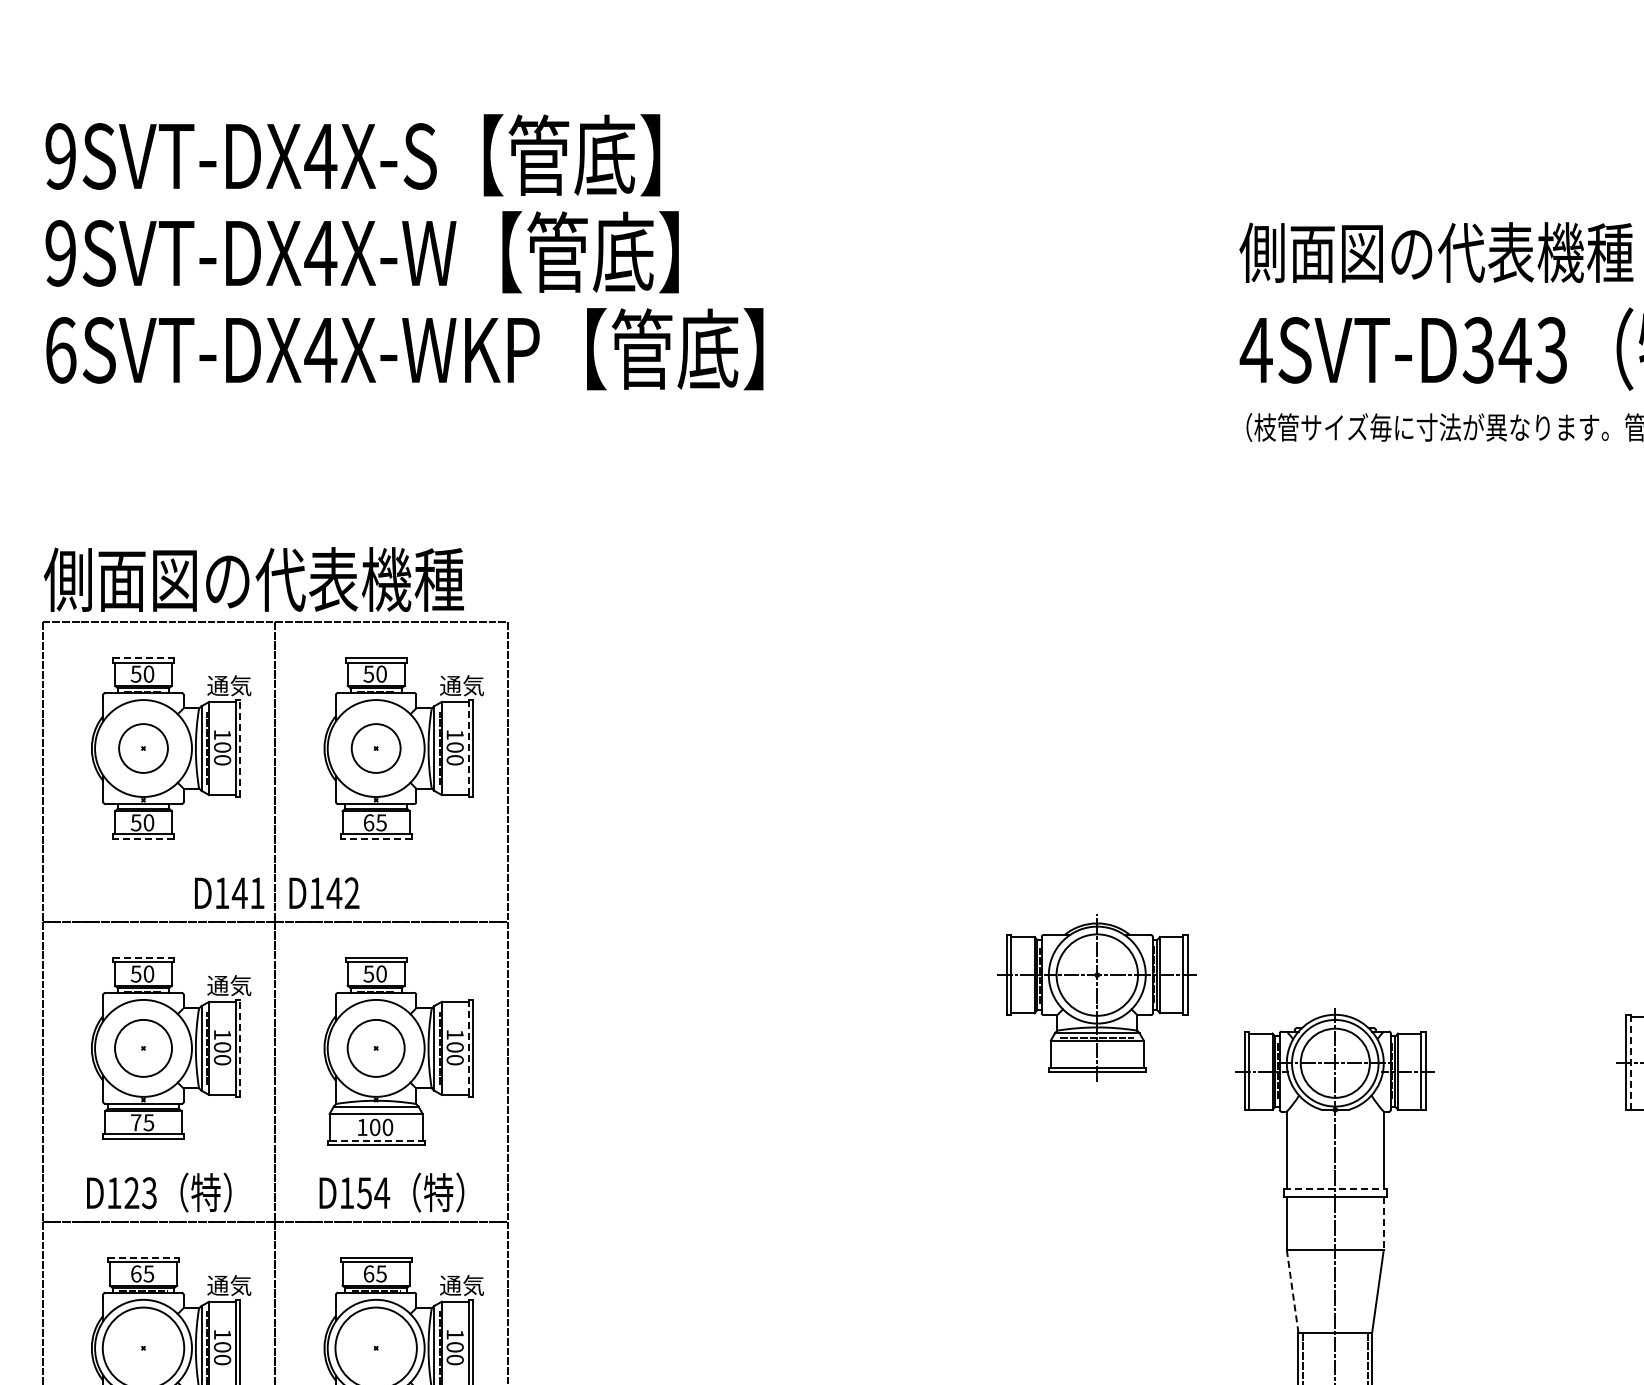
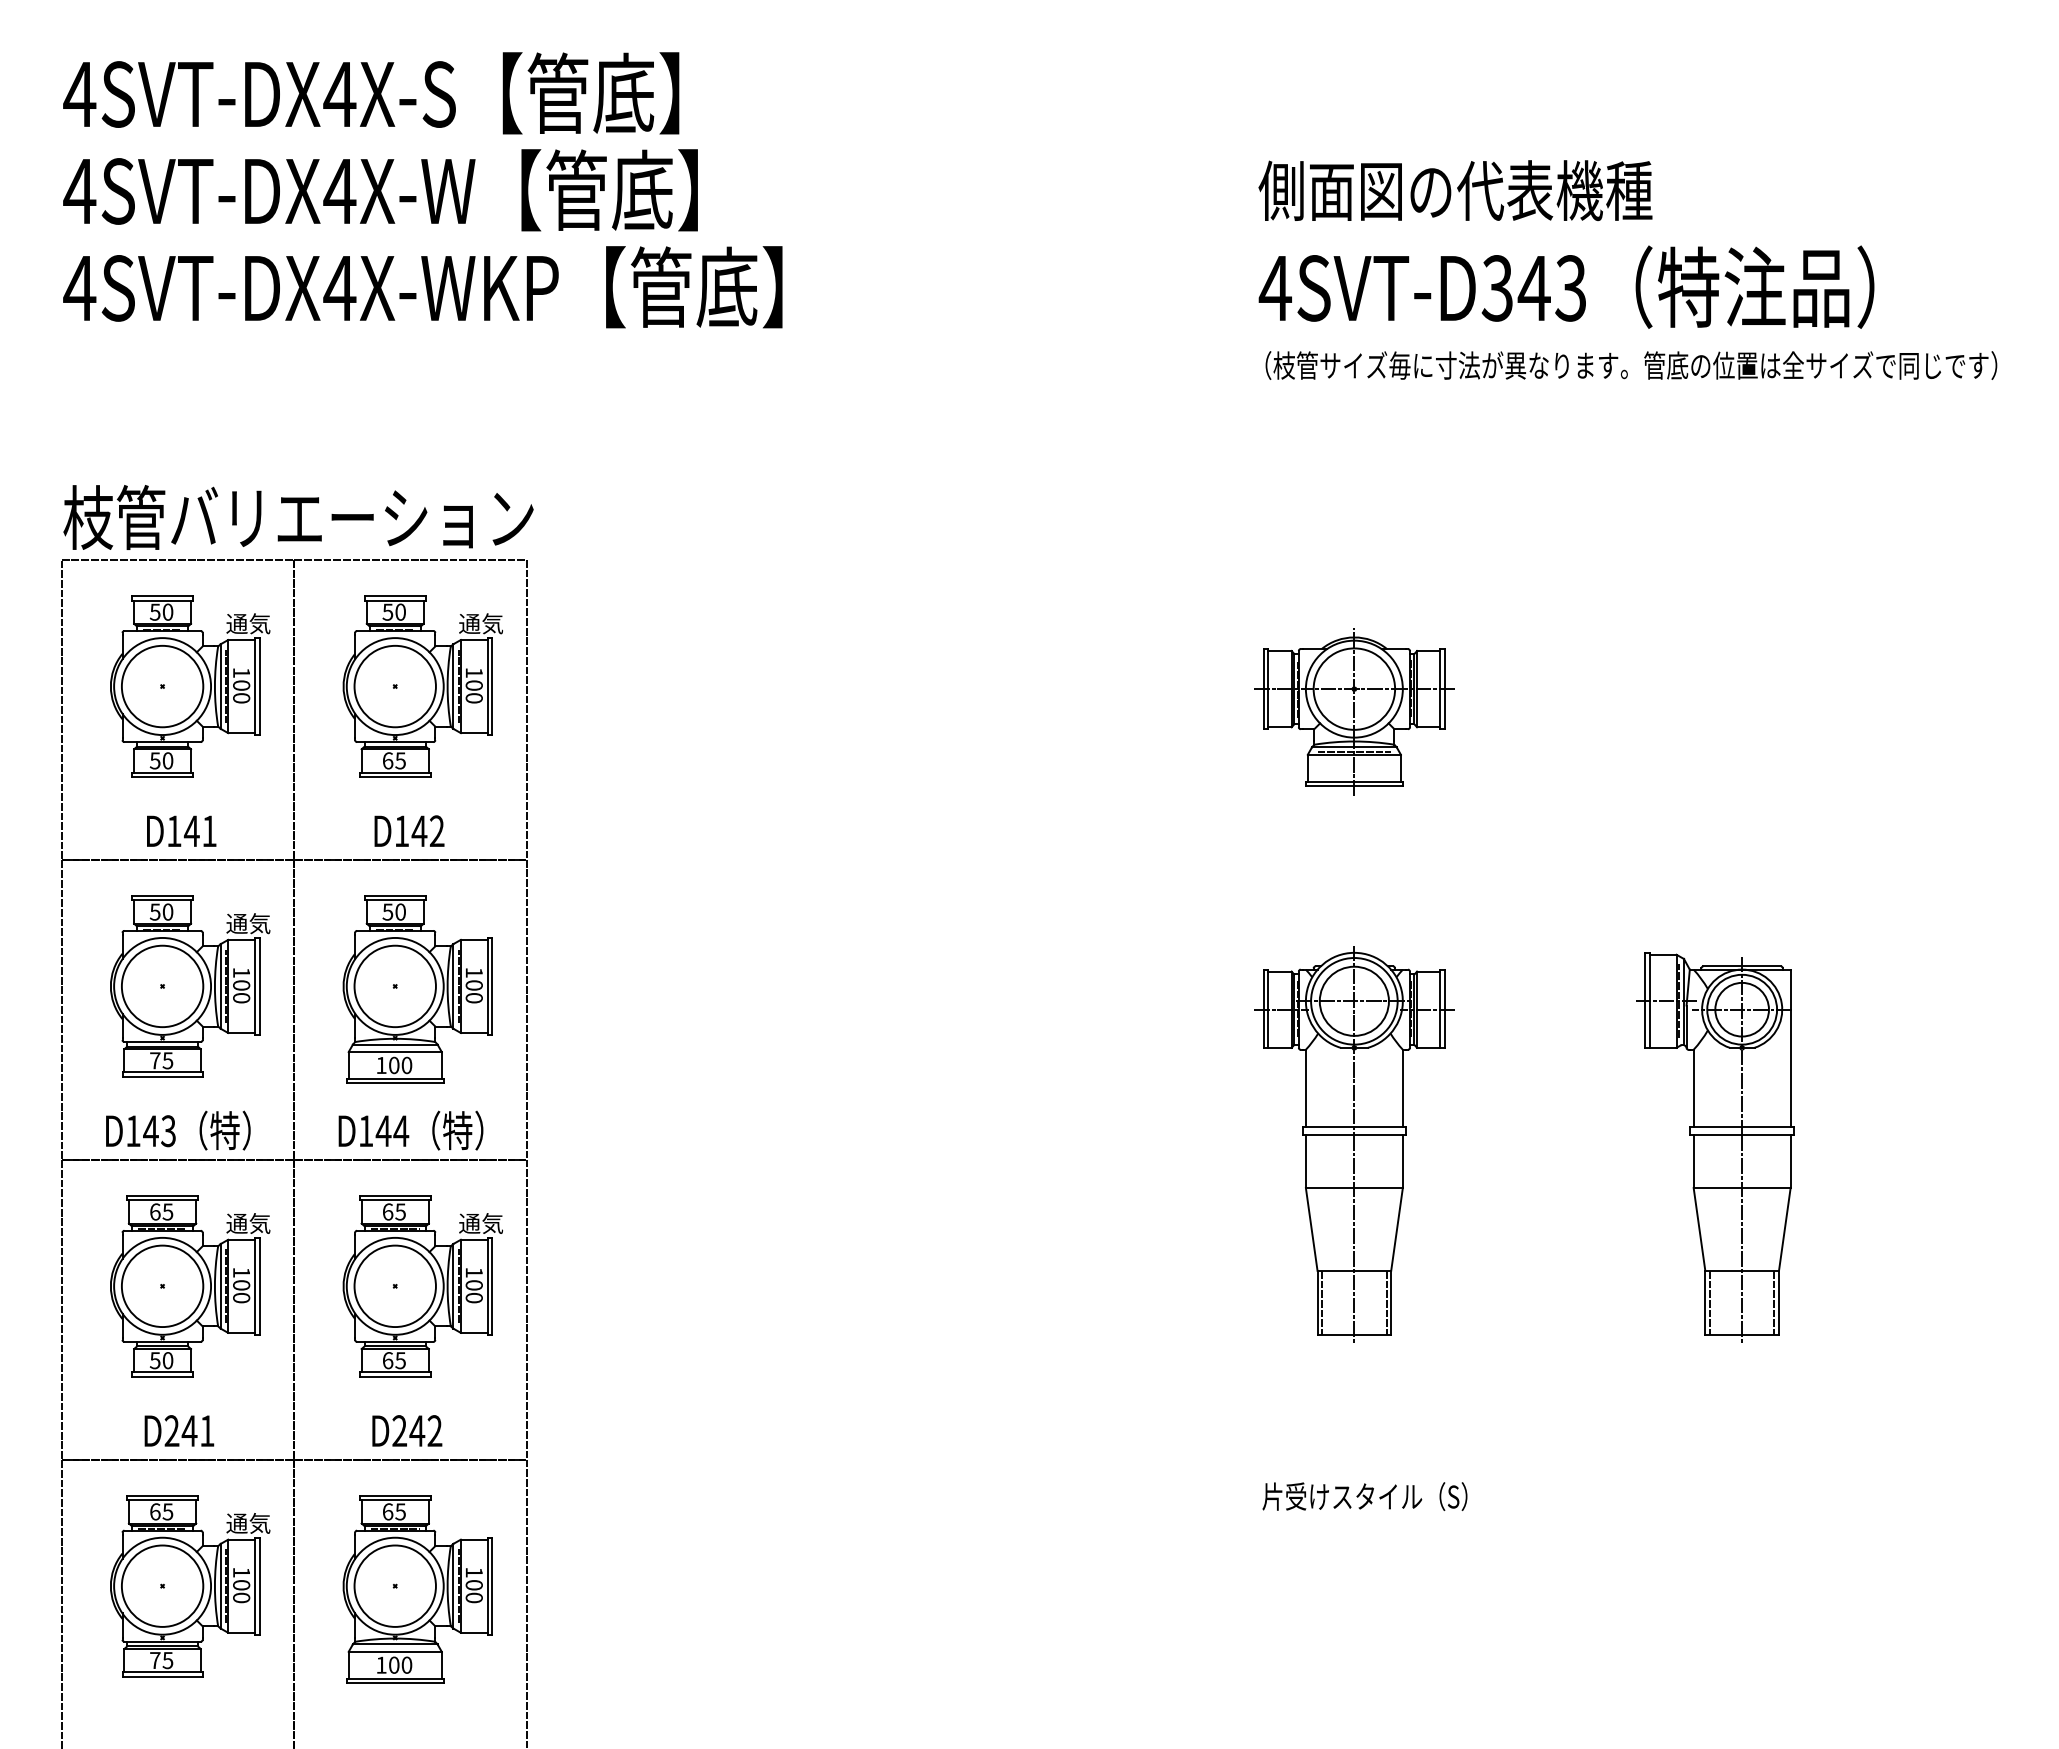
text: (60, 156) -> (79, 94), 9SVT-DX4X-S -> 4SVT-DX4X-S
text: (60, 253) -> (79, 191), 9SVT-DX4X-W -> 4SVT-DX4X-W
text: (60, 350) -> (79, 288), 6SVT-DX4X-WKP -> 4SVT-DX4X-WKP
text: (278, 579) -> (297, 517), 側面図の代表機種 -> 枝管バリエーション
line: (144, 658) -> (163, 596), dashed -> solid
circle: (143, 748) -> (162, 686), size x1.67
line: (240, 748) -> (259, 686), dashed -> solid
circle: (375, 748) -> (394, 686), size x1.67
line: (468, 749) -> (487, 687), dashed -> solid
line: (143, 839) -> (162, 777), dashed -> solid
line: (376, 839) -> (395, 777), dashed -> solid
text: (229, 892) -> (181, 830), moved
text: (324, 892) -> (409, 830), moved
line: (144, 957) -> (163, 895), dashed -> solid
part: (1097, 997) -> (1354, 711), moved
line: (240, 1047) -> (259, 985), dashed -> solid
circle: (143, 1048) -> (162, 986), size x1.43
circle: (375, 1048) -> (394, 986), size x1.43
line: (468, 1048) -> (487, 986), dashed -> solid
line: (1630, 1062) -> (1649, 1000), dashed -> solid
line: (375, 1140) -> (394, 1078), dashed -> solid
line: (1335, 1189) -> (1354, 1127), dashed -> solid
text: (131, 1192) -> (150, 1130), D123 -> D143
text: (364, 1193) -> (383, 1131), D154 -> D144
line: (1383, 1224) -> (1402, 1162), dashed -> solid
line: (143, 1257) -> (162, 1195), dashed -> solid
line: (1292, 1291) -> (1311, 1229), dashed -> solid

